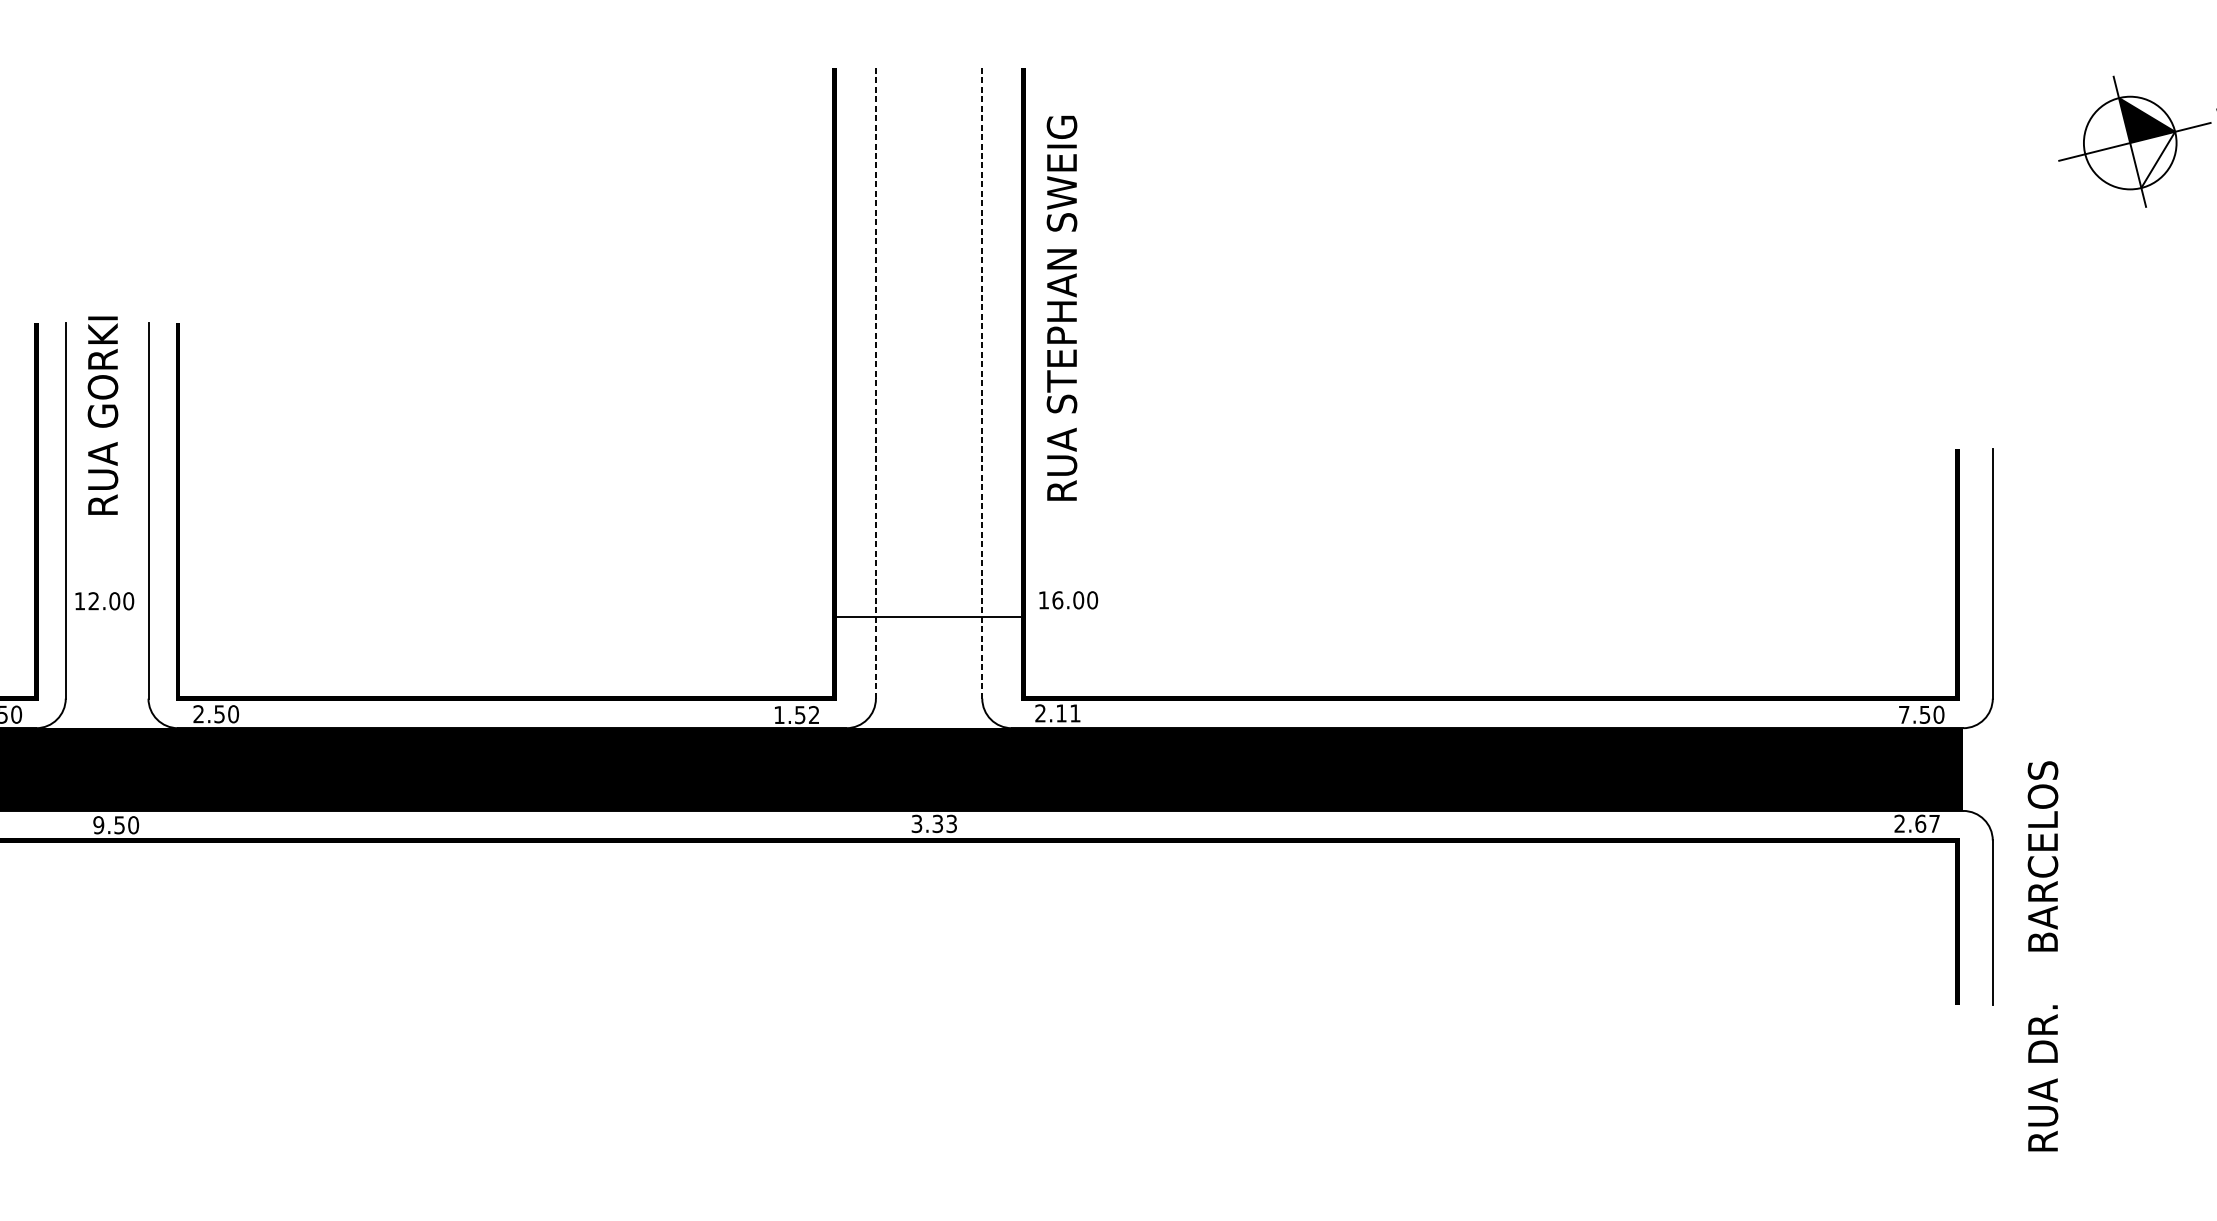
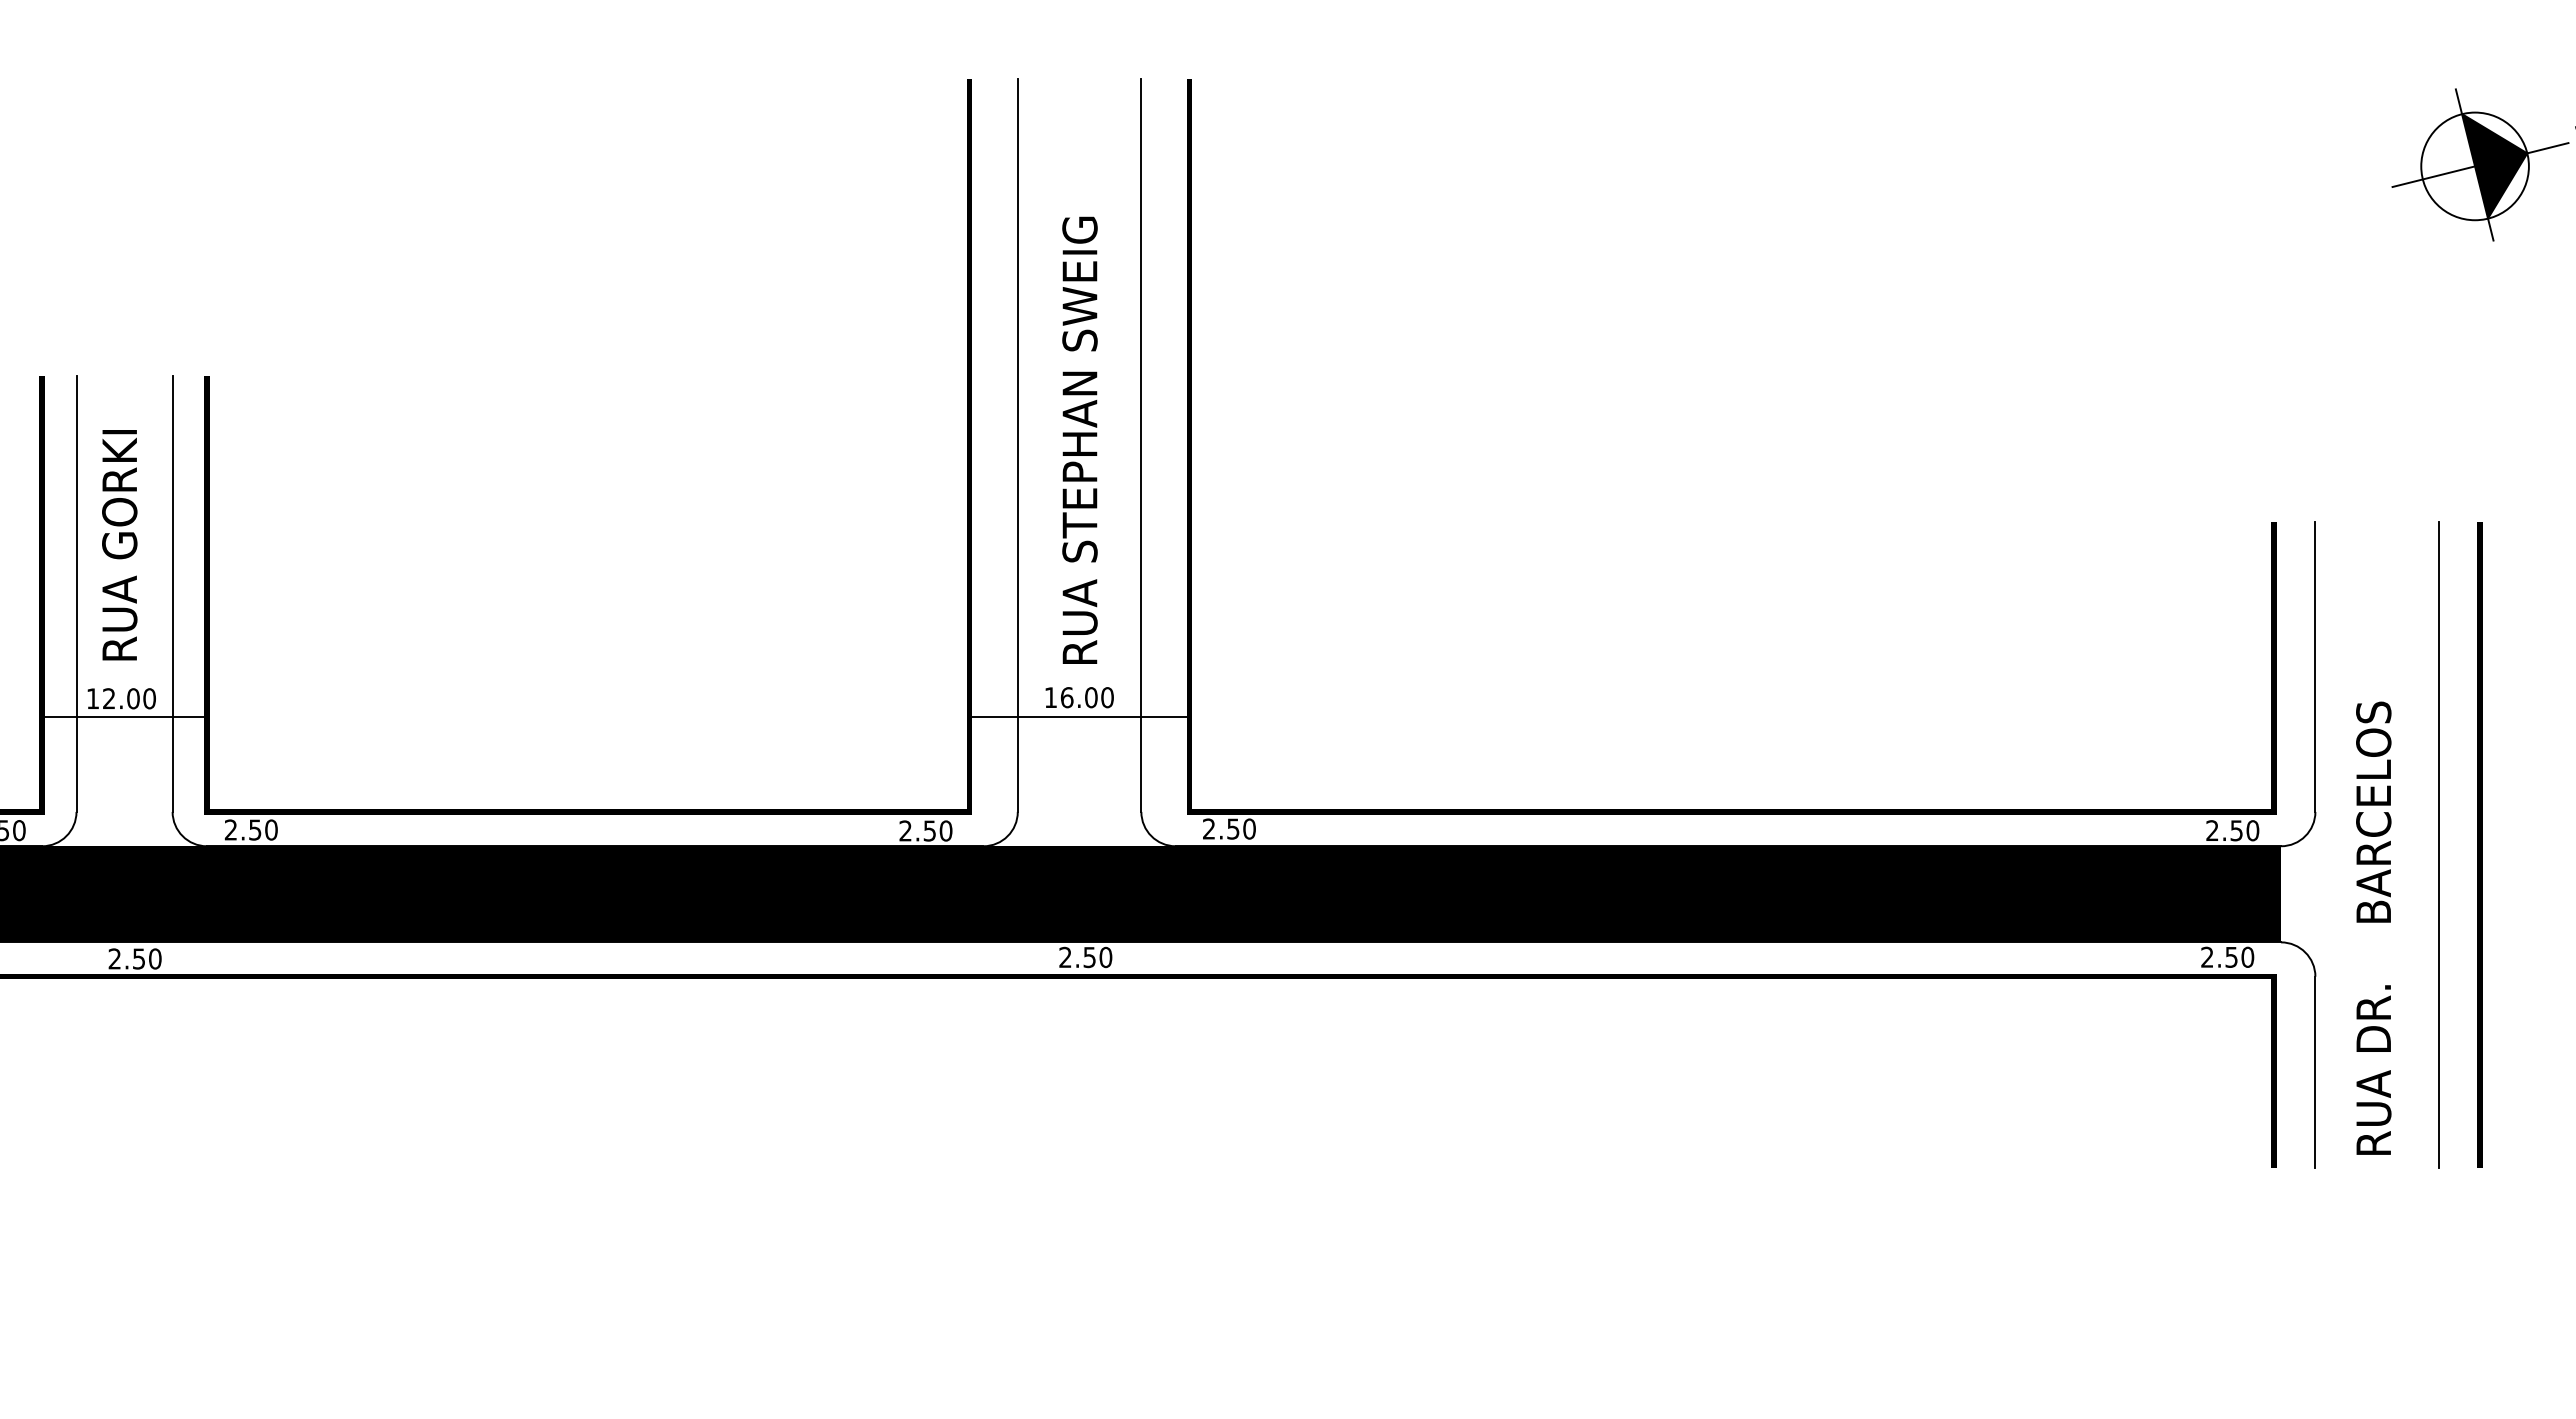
fill: (2152, 159) -> (2501, 185), added
text: (1061, 307) -> (1079, 439), moved
line: (875, 383) -> (1017, 445), dashed -> solid
line: (982, 383) -> (1141, 445), dashed -> solid
text: (102, 415) -> (119, 545), moved
text: (1068, 600) -> (1079, 697), moved
line: (107, 616) -> (124, 716), added
text: (1068, 712) -> (1241, 828), 2.11 -> 2.50
text: (796, 714) -> (925, 830), 1.52 -> 2.50
text: (1904, 714) -> (2212, 830), 7.50 -> 2.50
line: (2098, 726) -> (2438, 844), added
line: (2134, 726) -> (2479, 844), added
text: (934, 823) -> (1085, 957), 3.33 -> 2.50
text: (1927, 823) -> (2239, 956), 2.67 -> 2.50
text: (98, 824) -> (114, 958), 9.50 -> 2.50
text: (2042, 955) -> (2373, 927), moved

